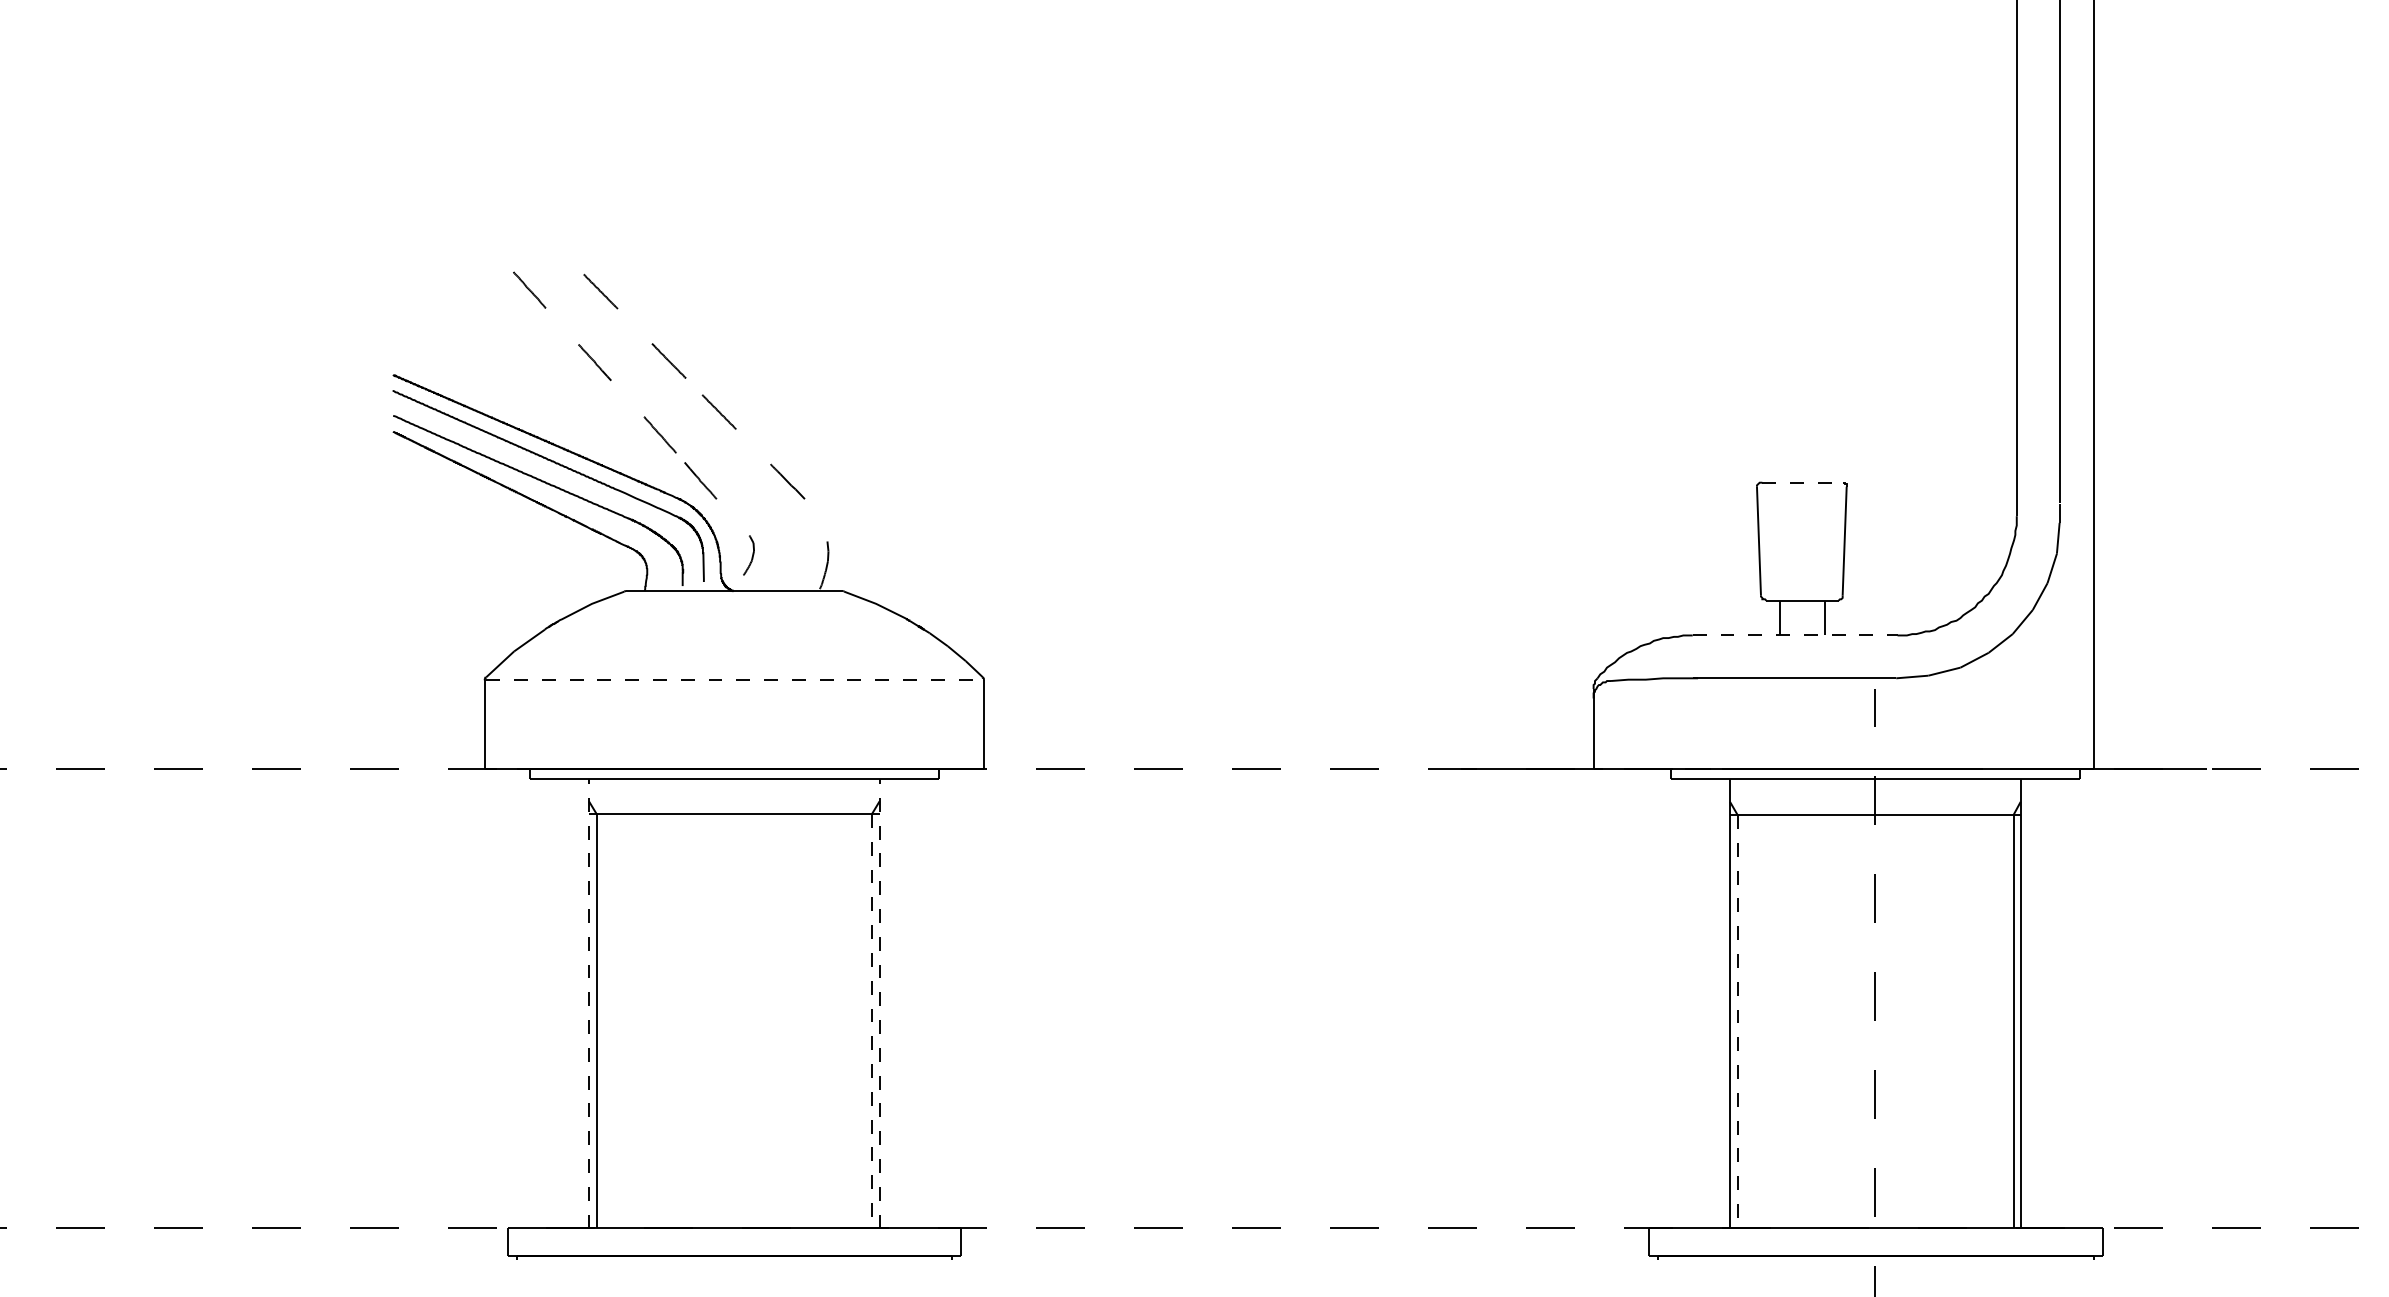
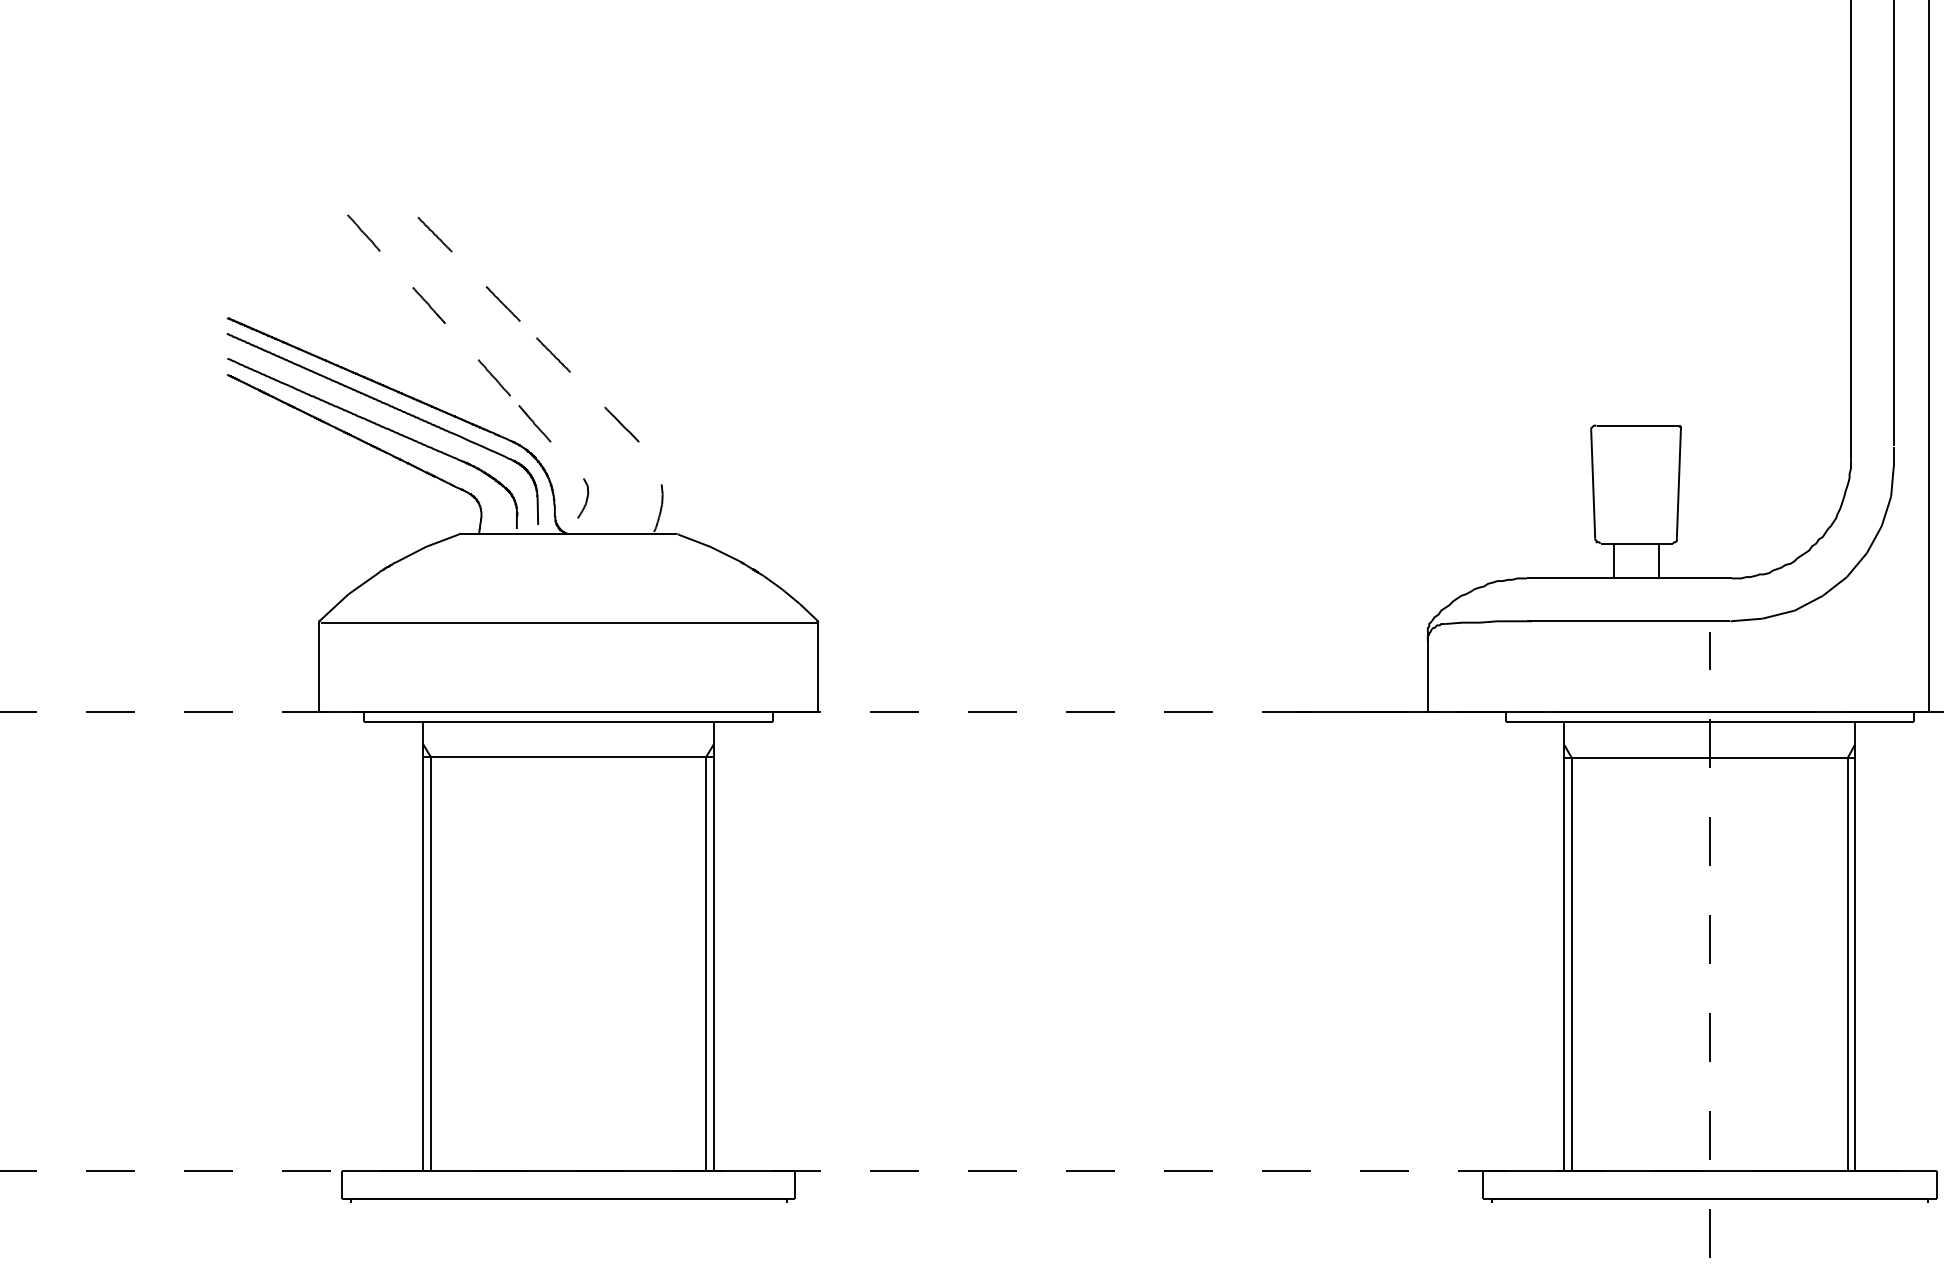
line: (1803, 482) -> (1637, 425), dashed -> solid
line: (1795, 635) -> (1629, 578), dashed -> solid
line: (735, 680) -> (569, 623), dashed -> solid
line: (589, 1003) -> (423, 946), dashed -> solid
line: (879, 1003) -> (713, 946), dashed -> solid
line: (872, 1021) -> (706, 964), dashed -> solid
line: (1737, 1021) -> (1571, 964), dashed -> solid

